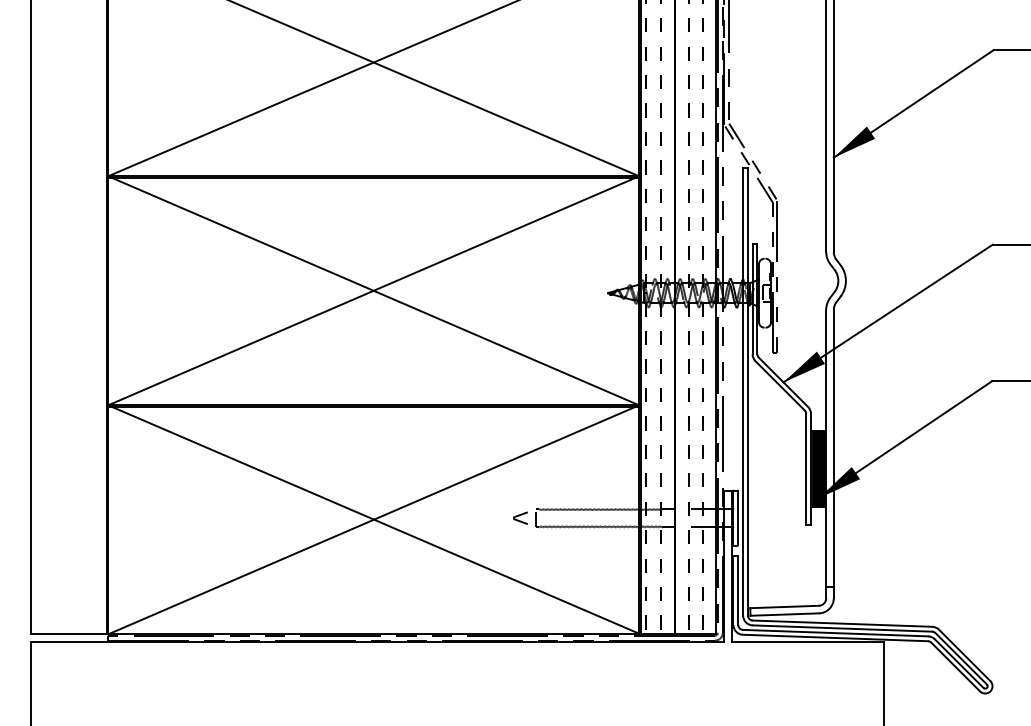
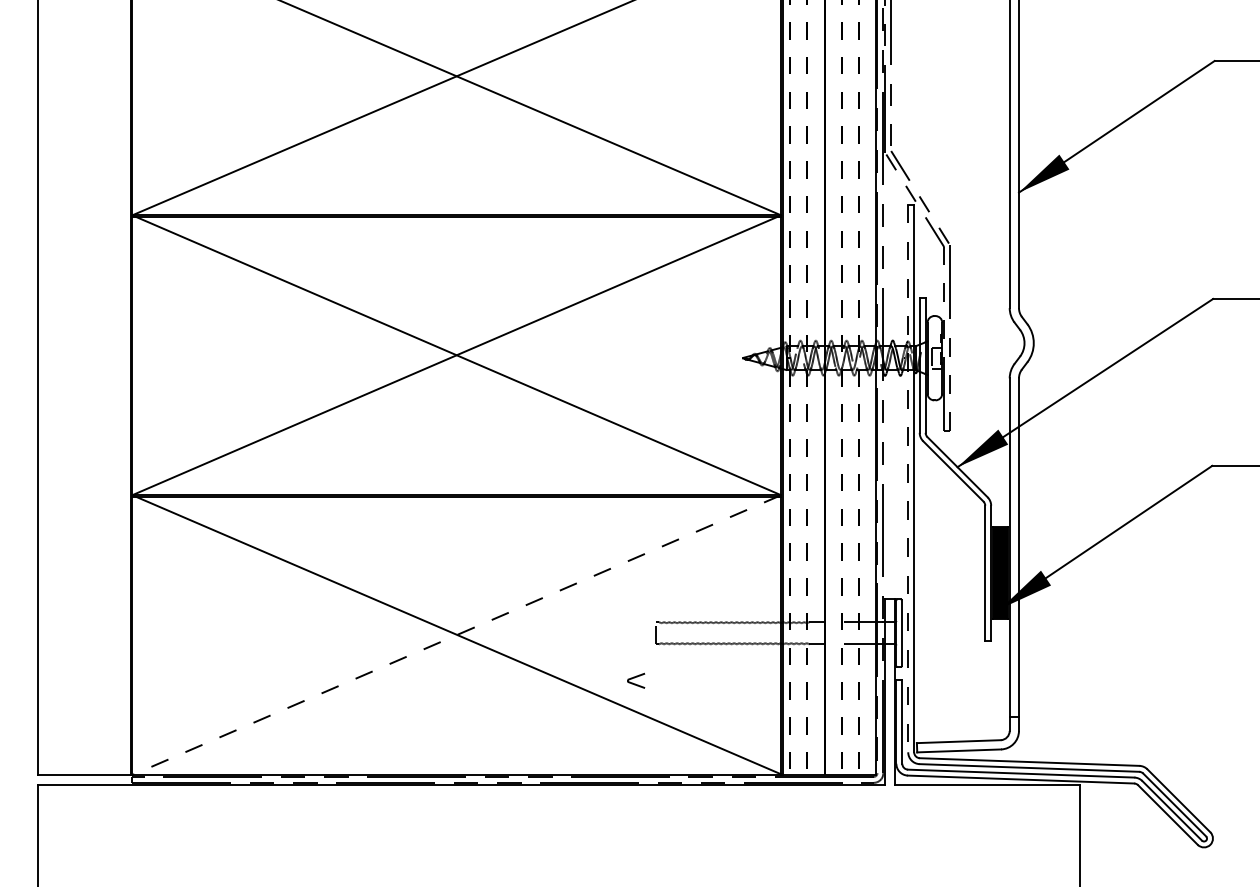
line: (743, 391) -> (908, 478), solid -> dashed
part: (520, 517) -> (636, 679), moved
line: (373, 520) -> (456, 635), solid -> dashed

